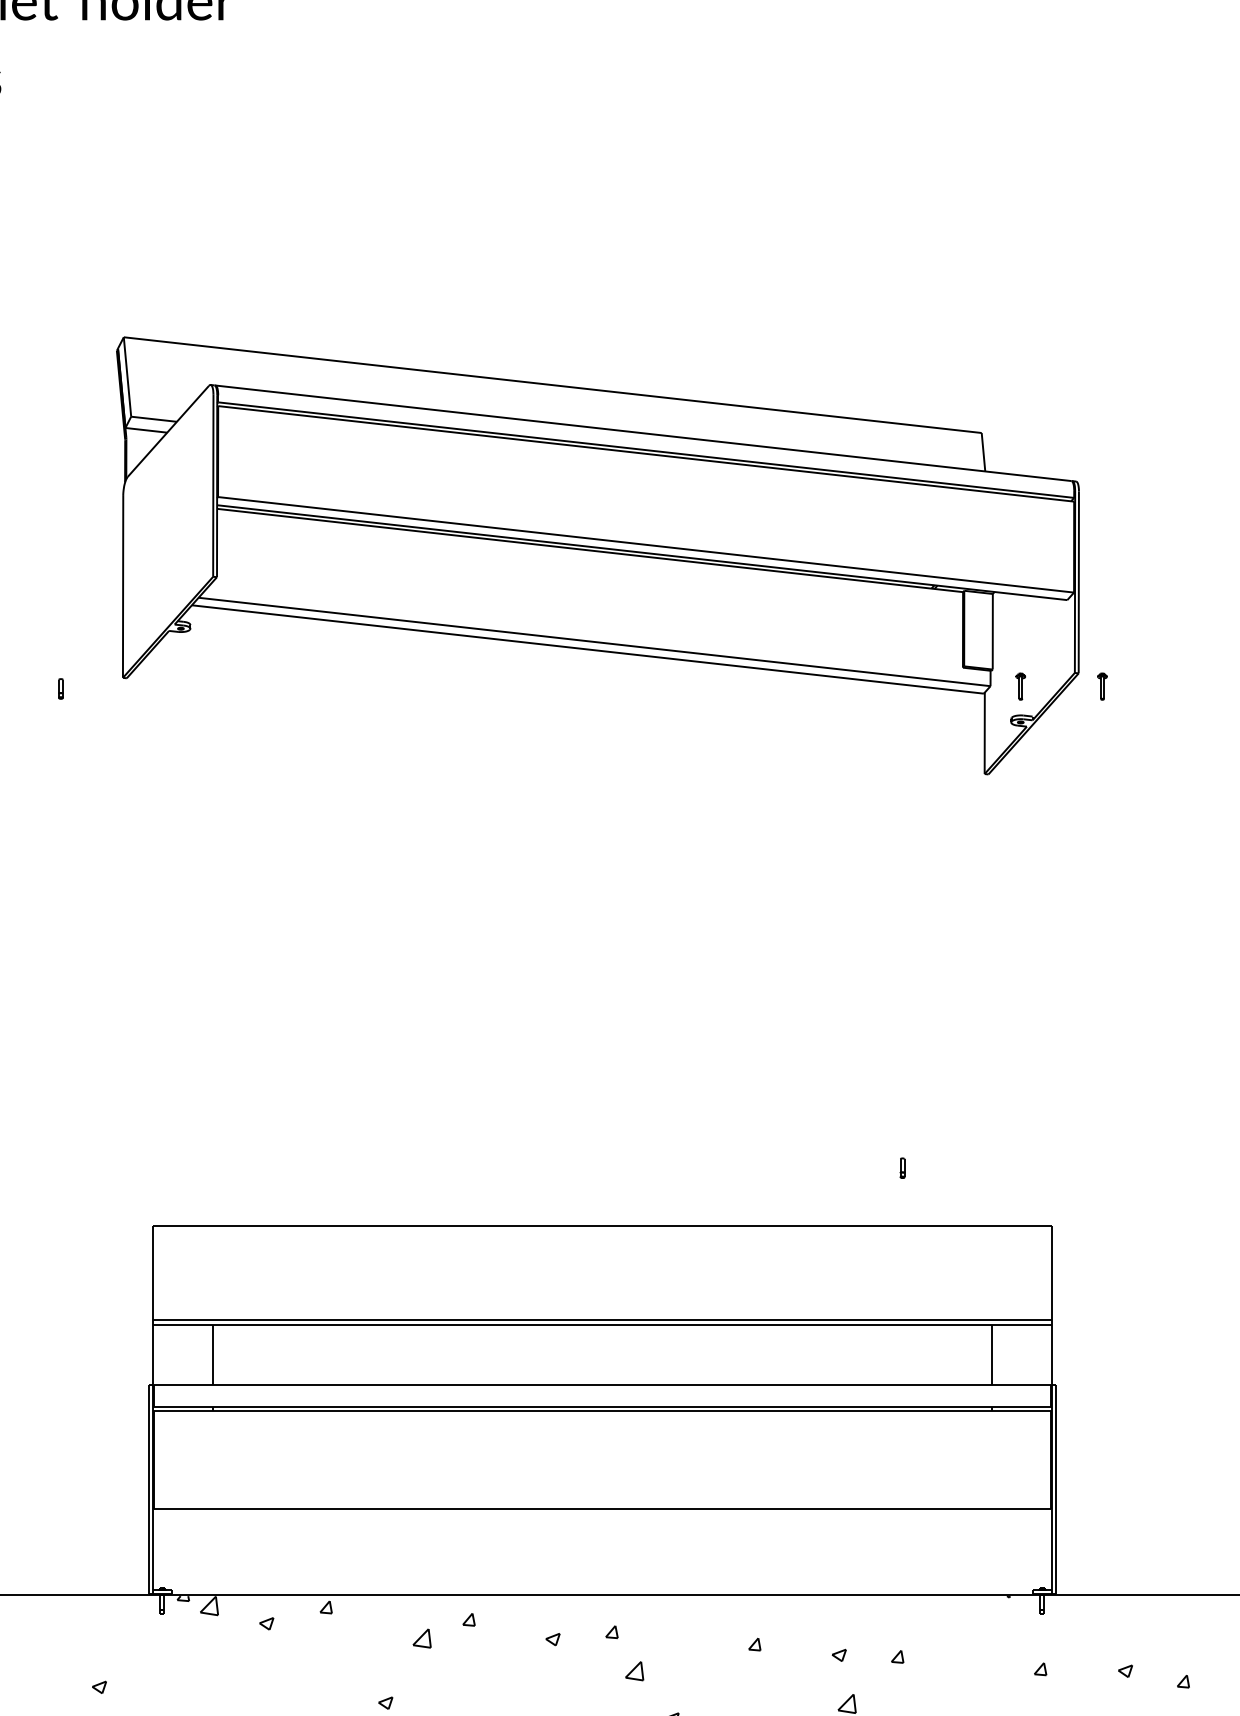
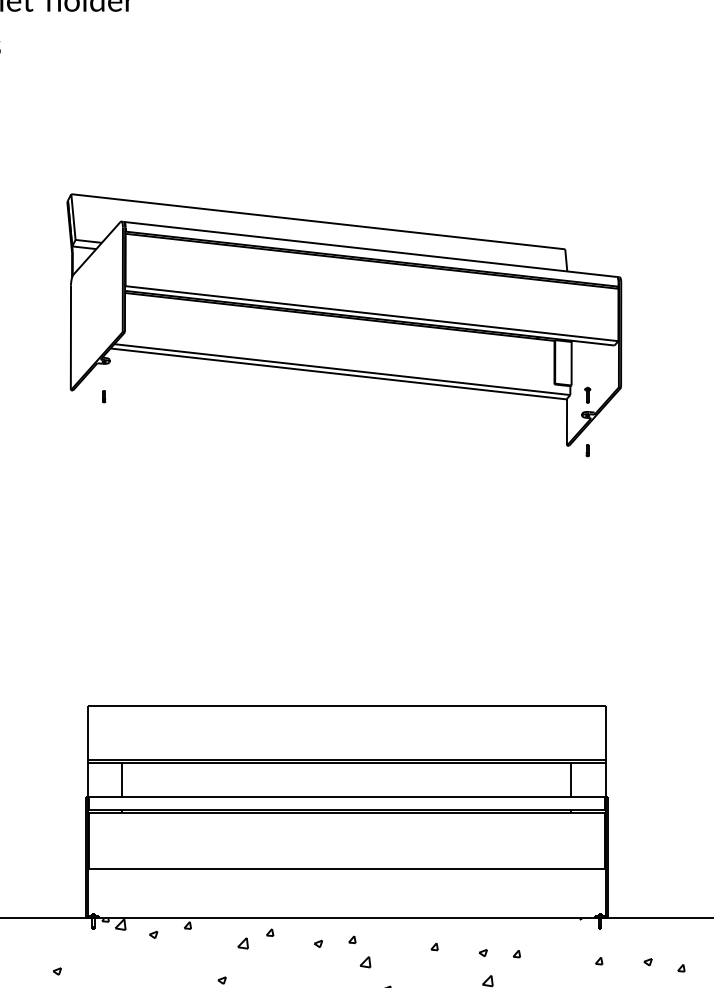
part: (1101, 685) -> (634, 394), removed
part: (61, 688) -> (104, 396), moved
part: (902, 1168) -> (587, 450), moved

